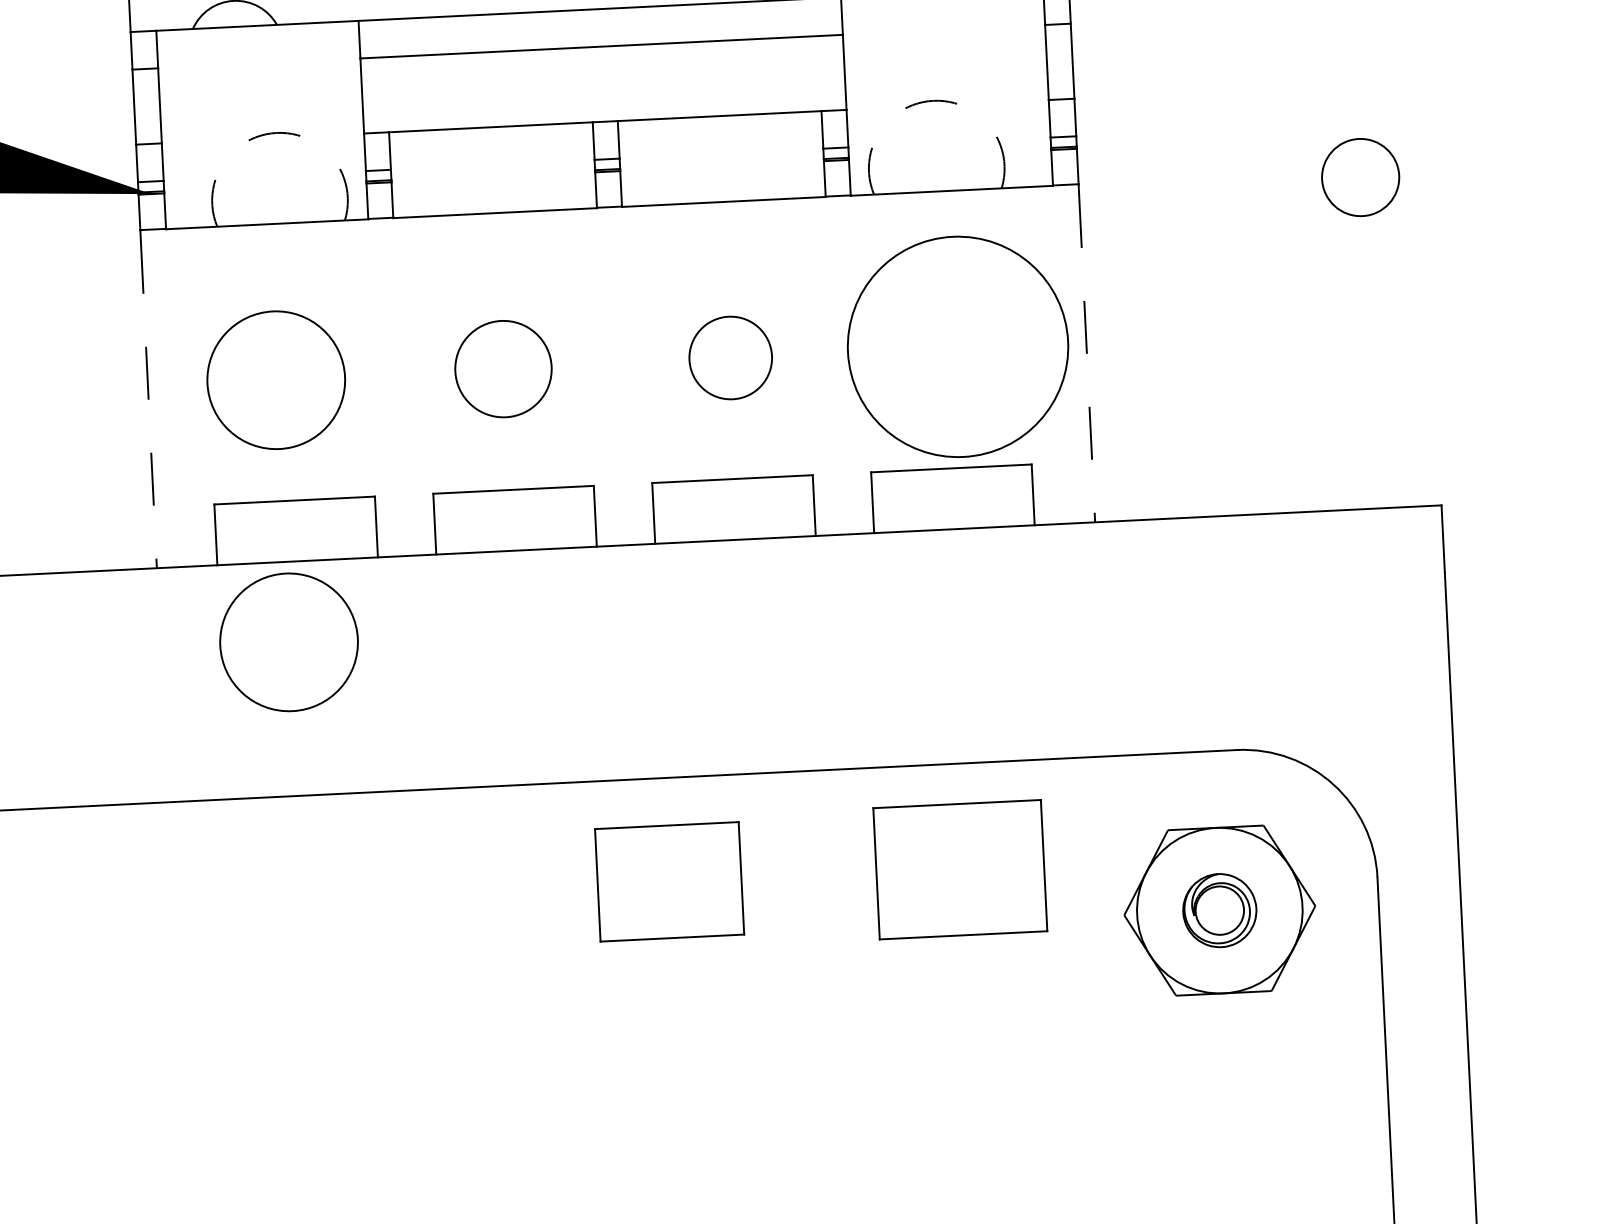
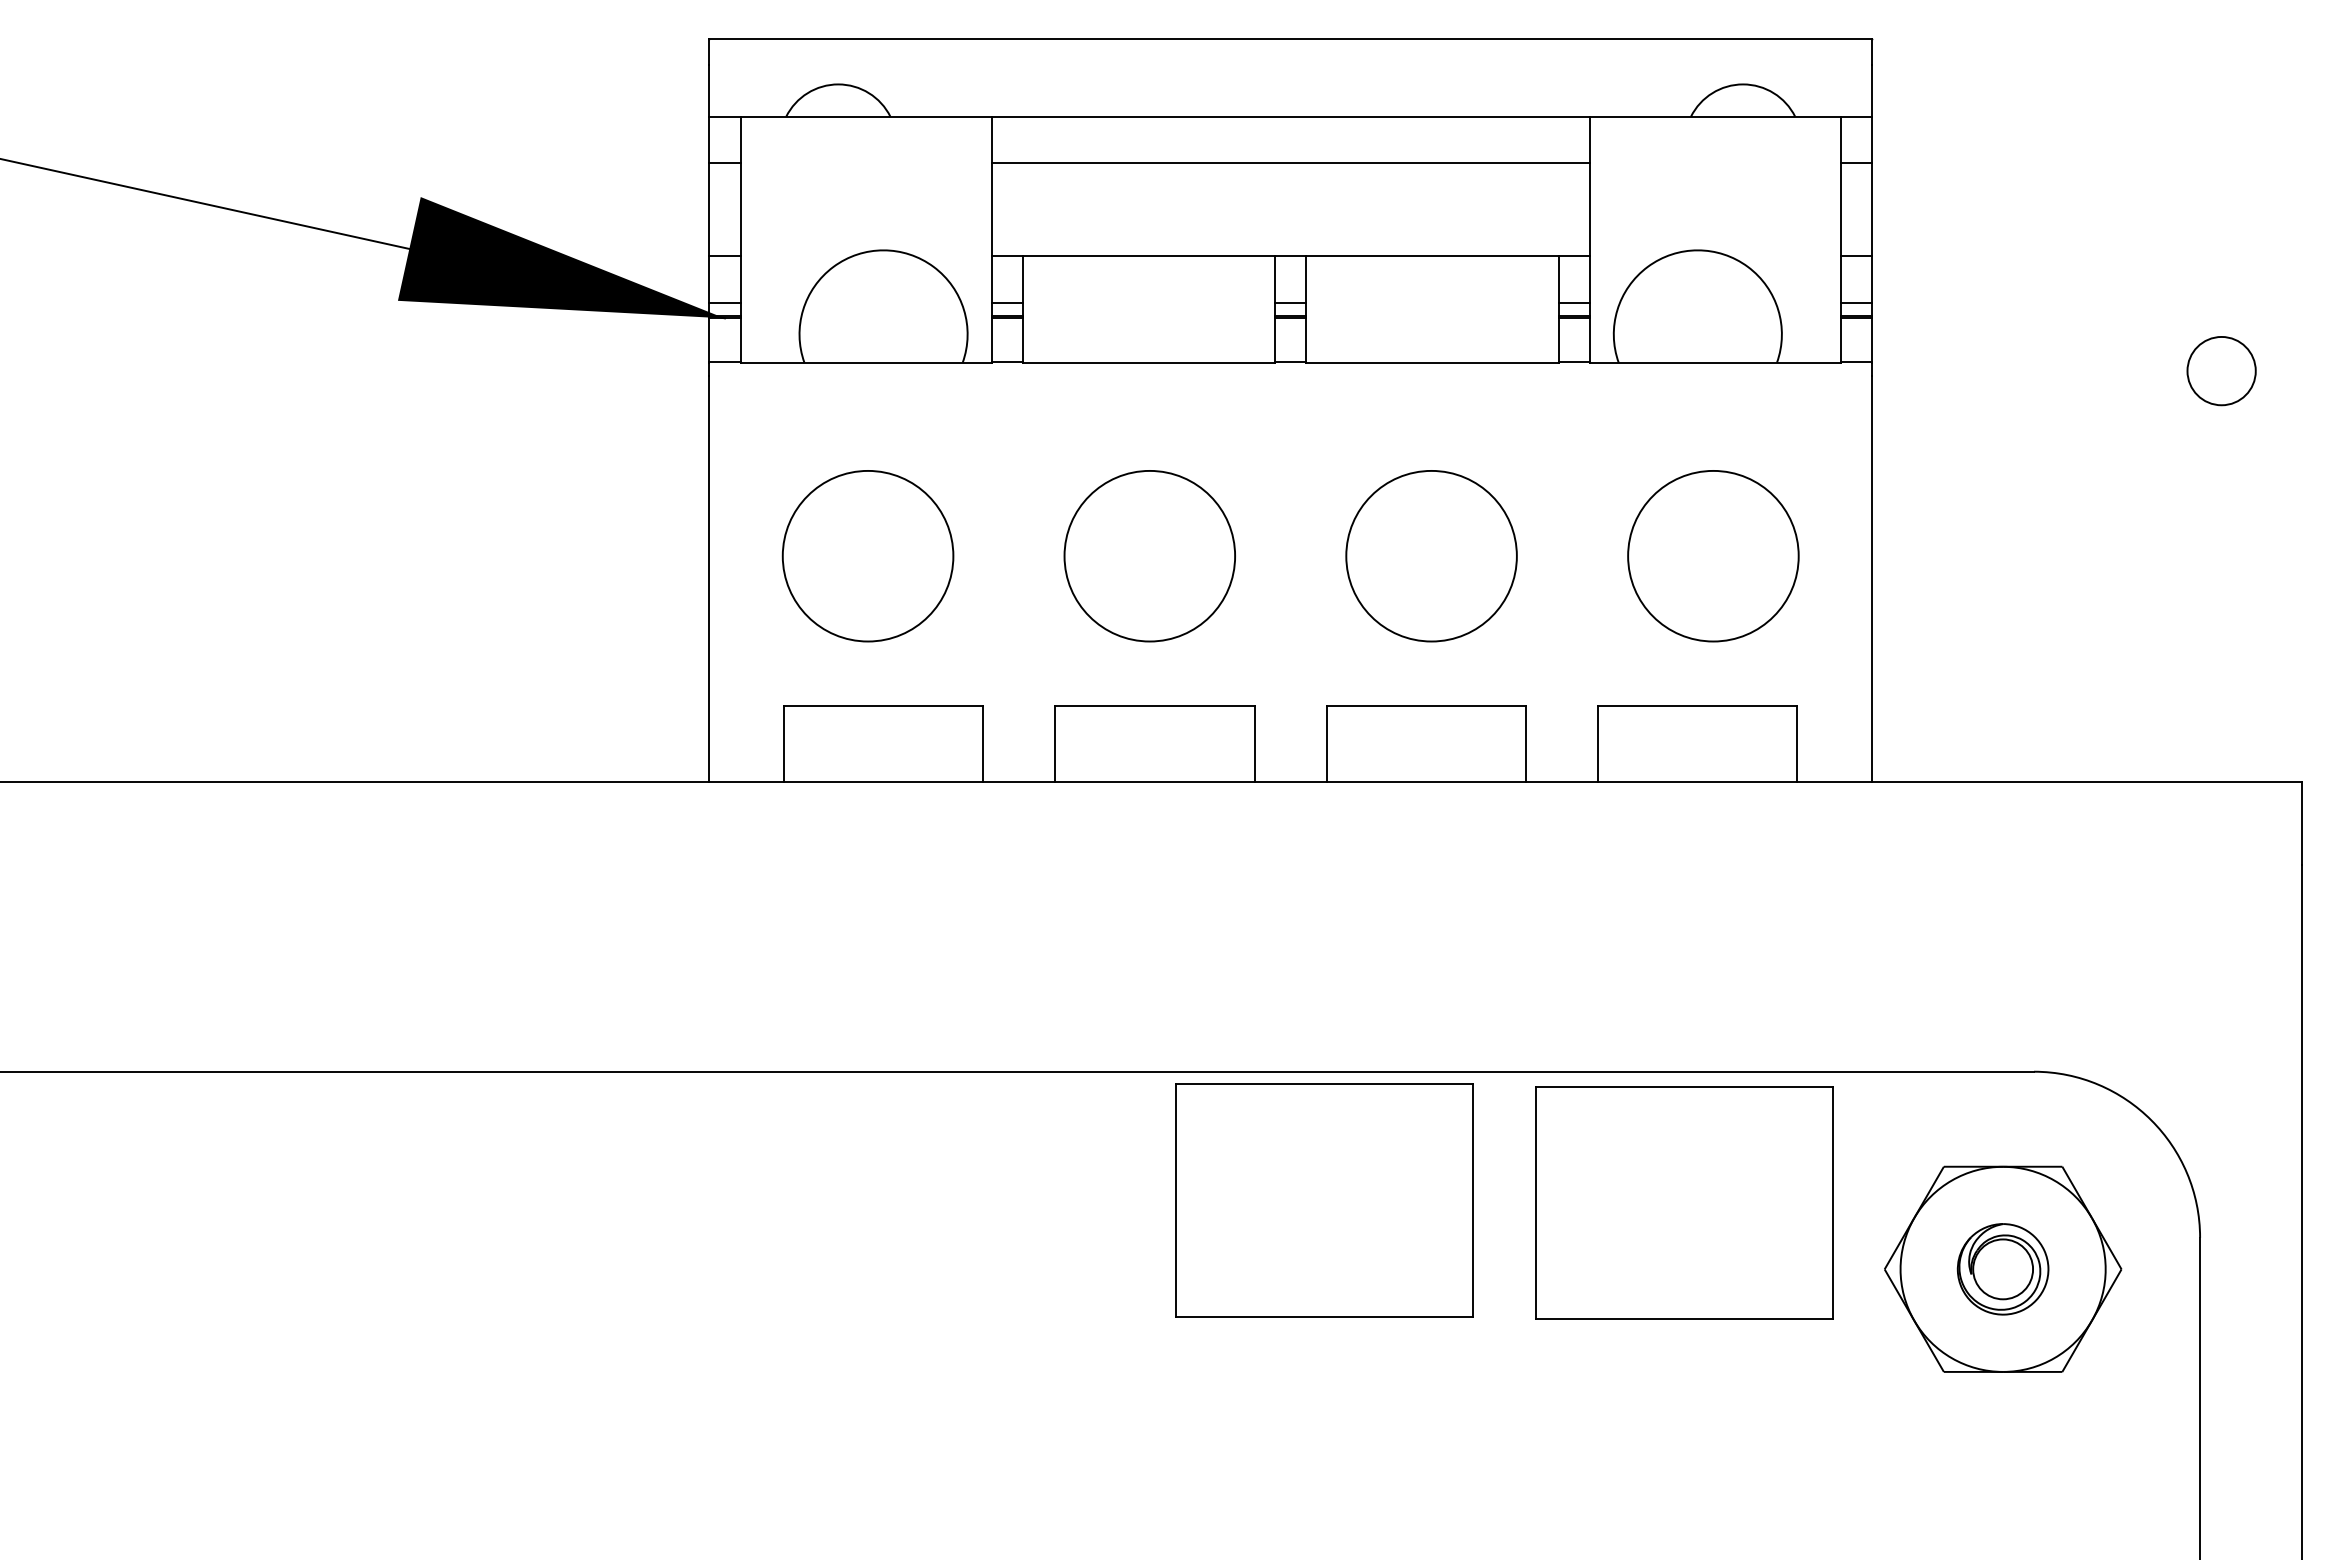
arc: (933, 100) -> (1697, 250), dashed -> solid
arc: (276, 133) -> (883, 250), dashed -> solid
circle: (1360, 177) -> (2221, 370), size x0.71
circle: (958, 346) -> (1713, 555), size x0.62
circle: (730, 357) -> (1431, 555), size x1.67
line: (1087, 358) -> (1872, 578), dashed -> solid
circle: (503, 368) -> (1149, 555), size x1.43
line: (149, 404) -> (709, 578), dashed -> solid
circle: (288, 642) -> (867, 881), removed
part: (960, 869) -> (1684, 1202), size x1.43
part: (669, 881) -> (1324, 1200), size x1.67

